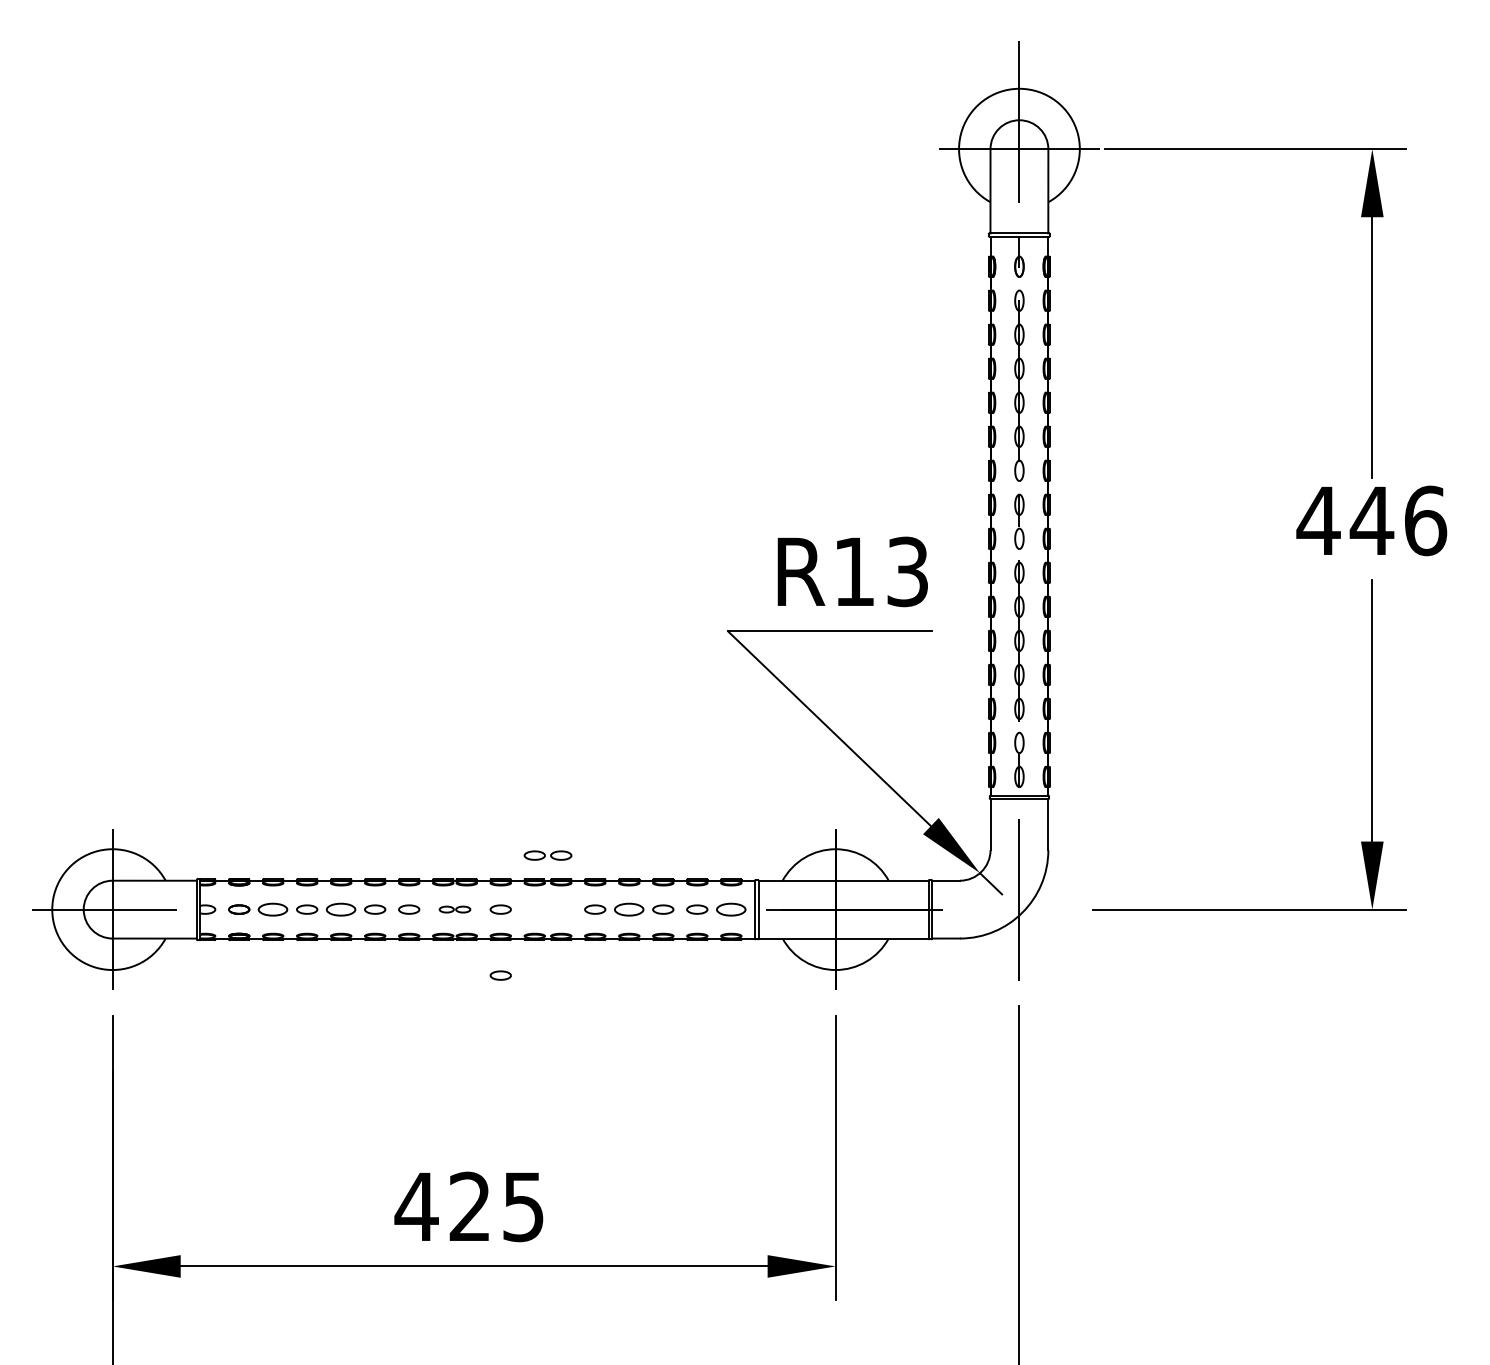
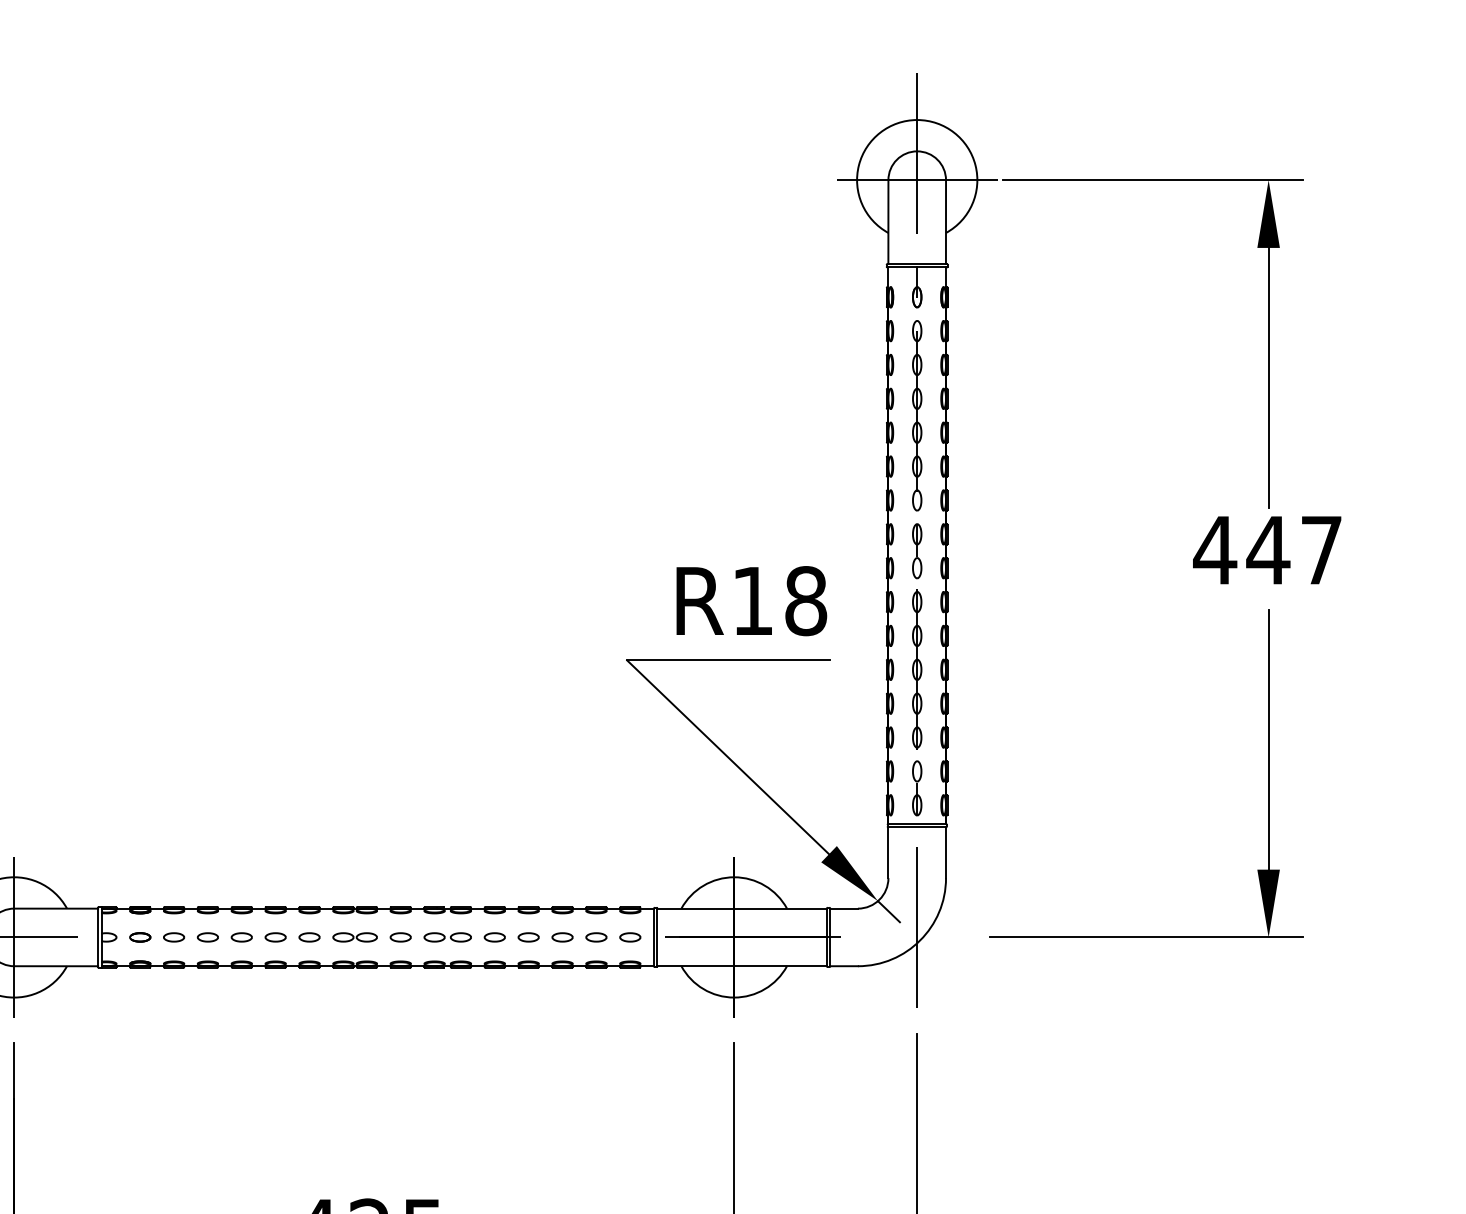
text: (1426, 520) -> (1322, 549), 446 -> 447
text: (907, 571) -> (805, 600), R13 -> R18
part: (547, 855) -> (447, 937), moved
part: (273, 909) -> (174, 937), size x0.71
part: (341, 909) -> (242, 937), size x0.71
part: (454, 909) -> (354, 937), size x1.43
part: (629, 909) -> (528, 937), size x0.71
part: (731, 909) -> (630, 937), size x0.71
part: (500, 975) -> (400, 1003), removed

